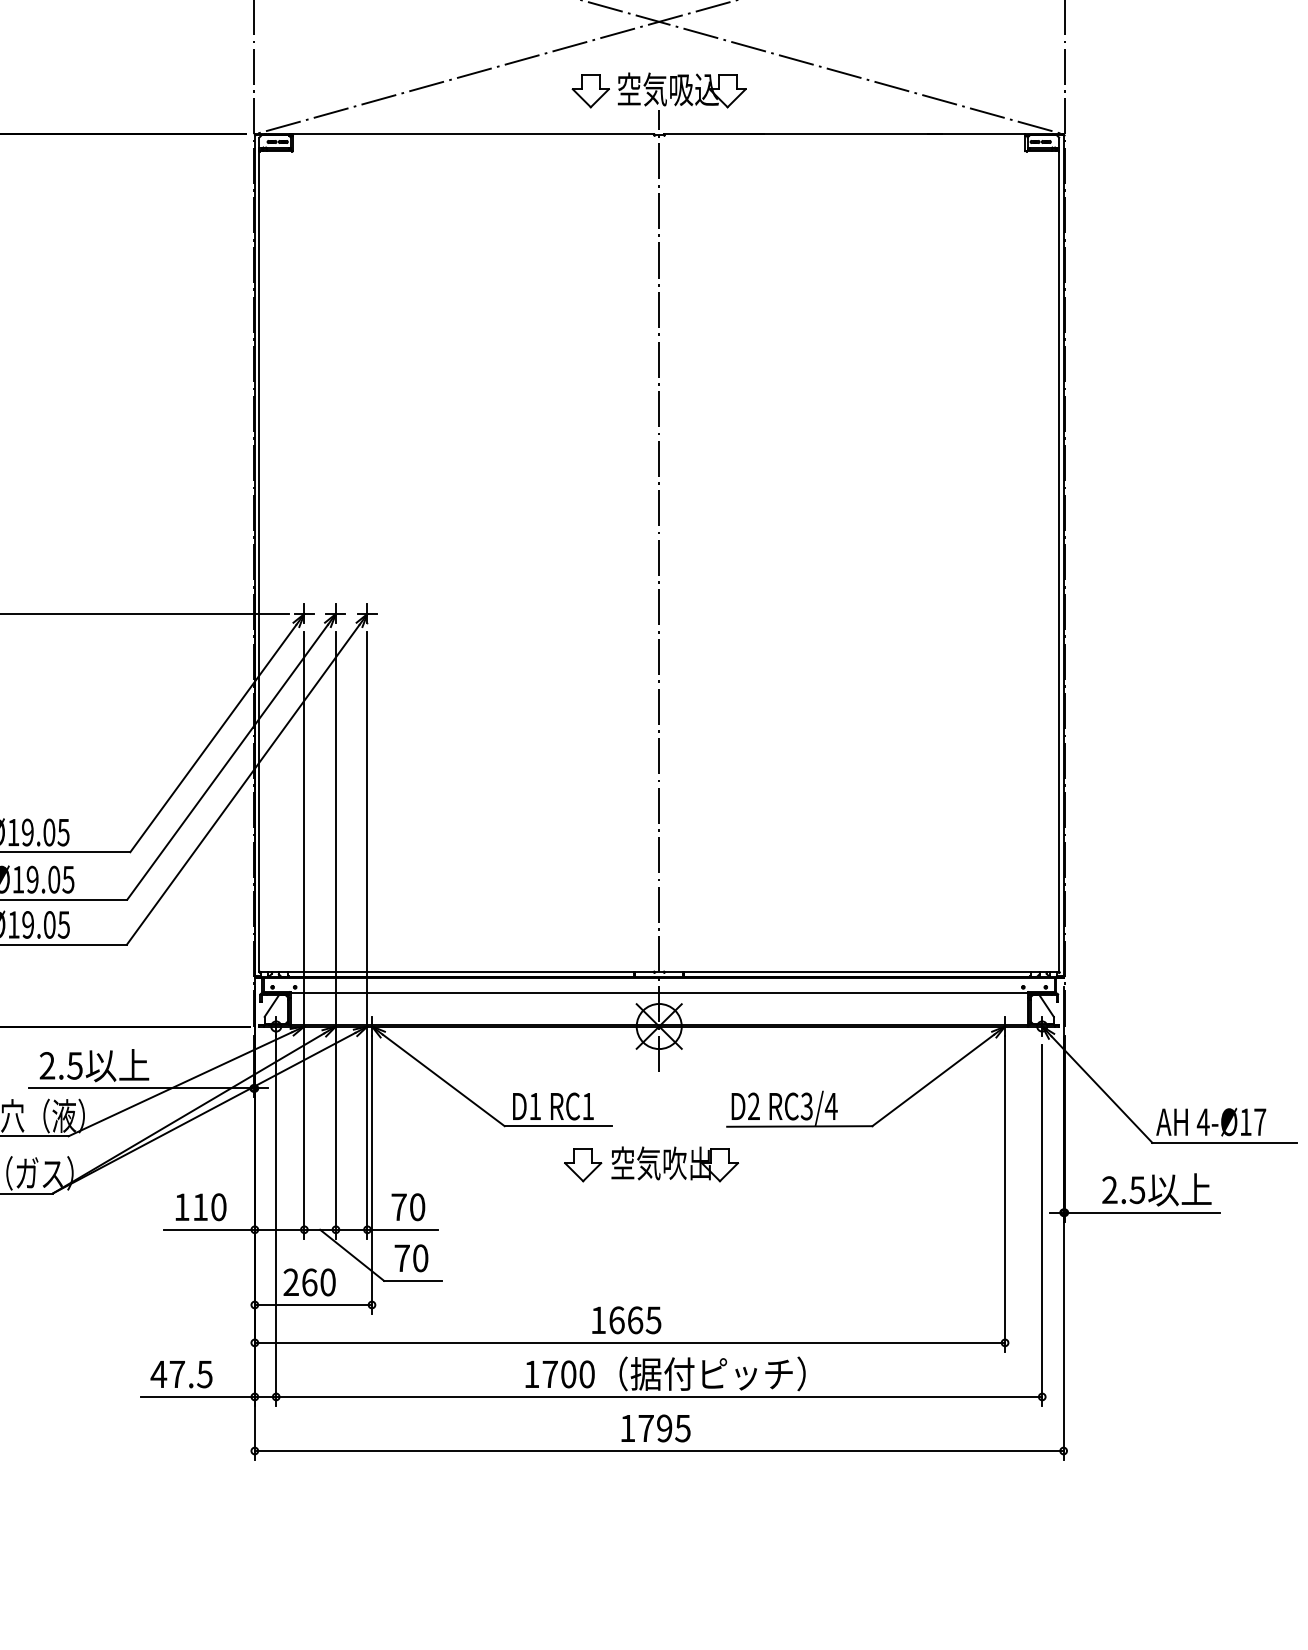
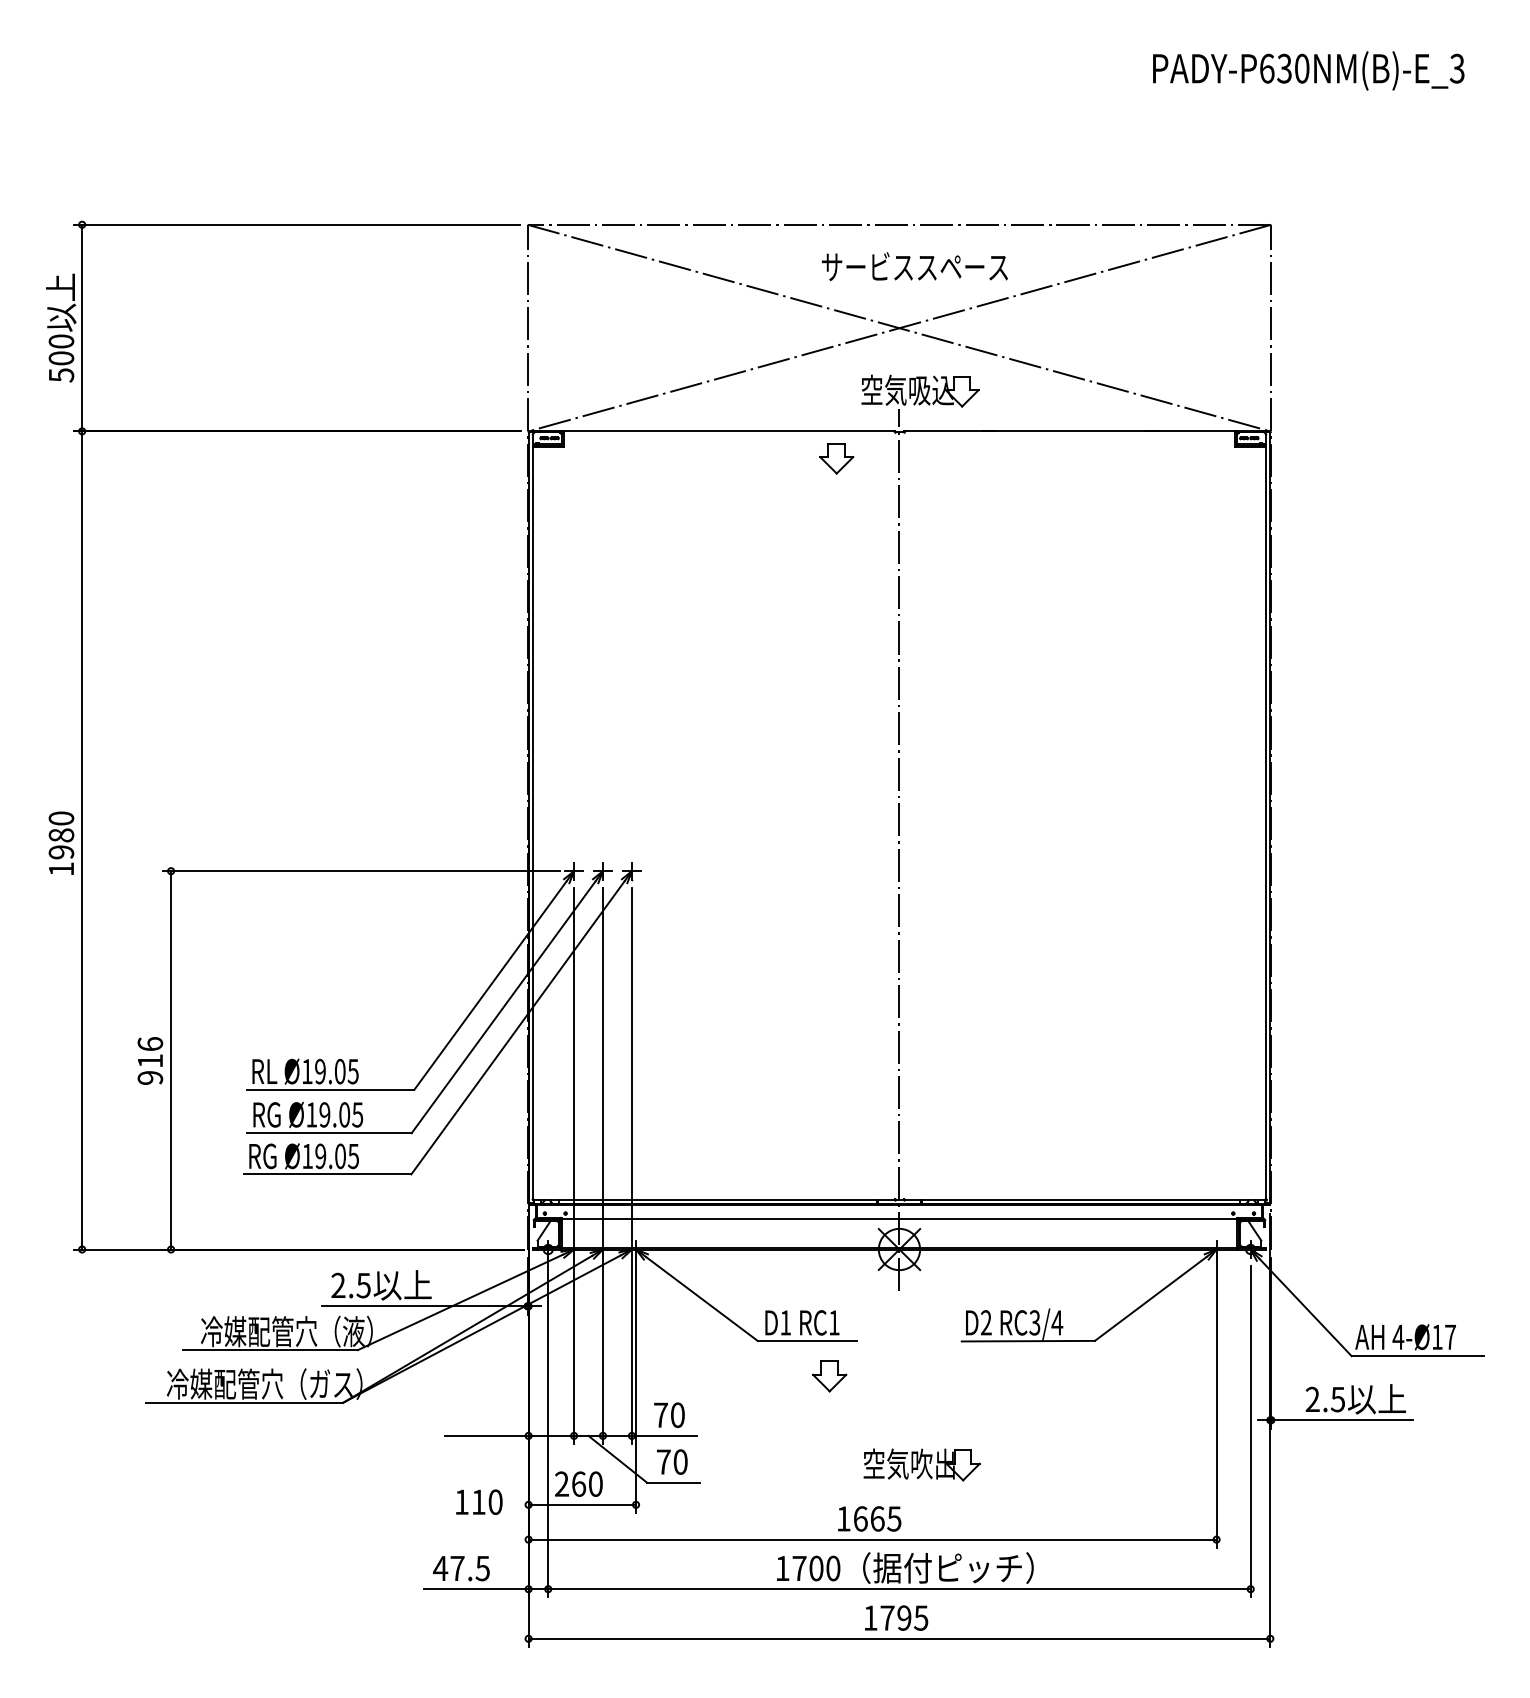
part: (590, 90) -> (836, 458), moved
part: (674, 1163) -> (921, 1464), moved
text: (201, 1206) -> (479, 1501), moved

